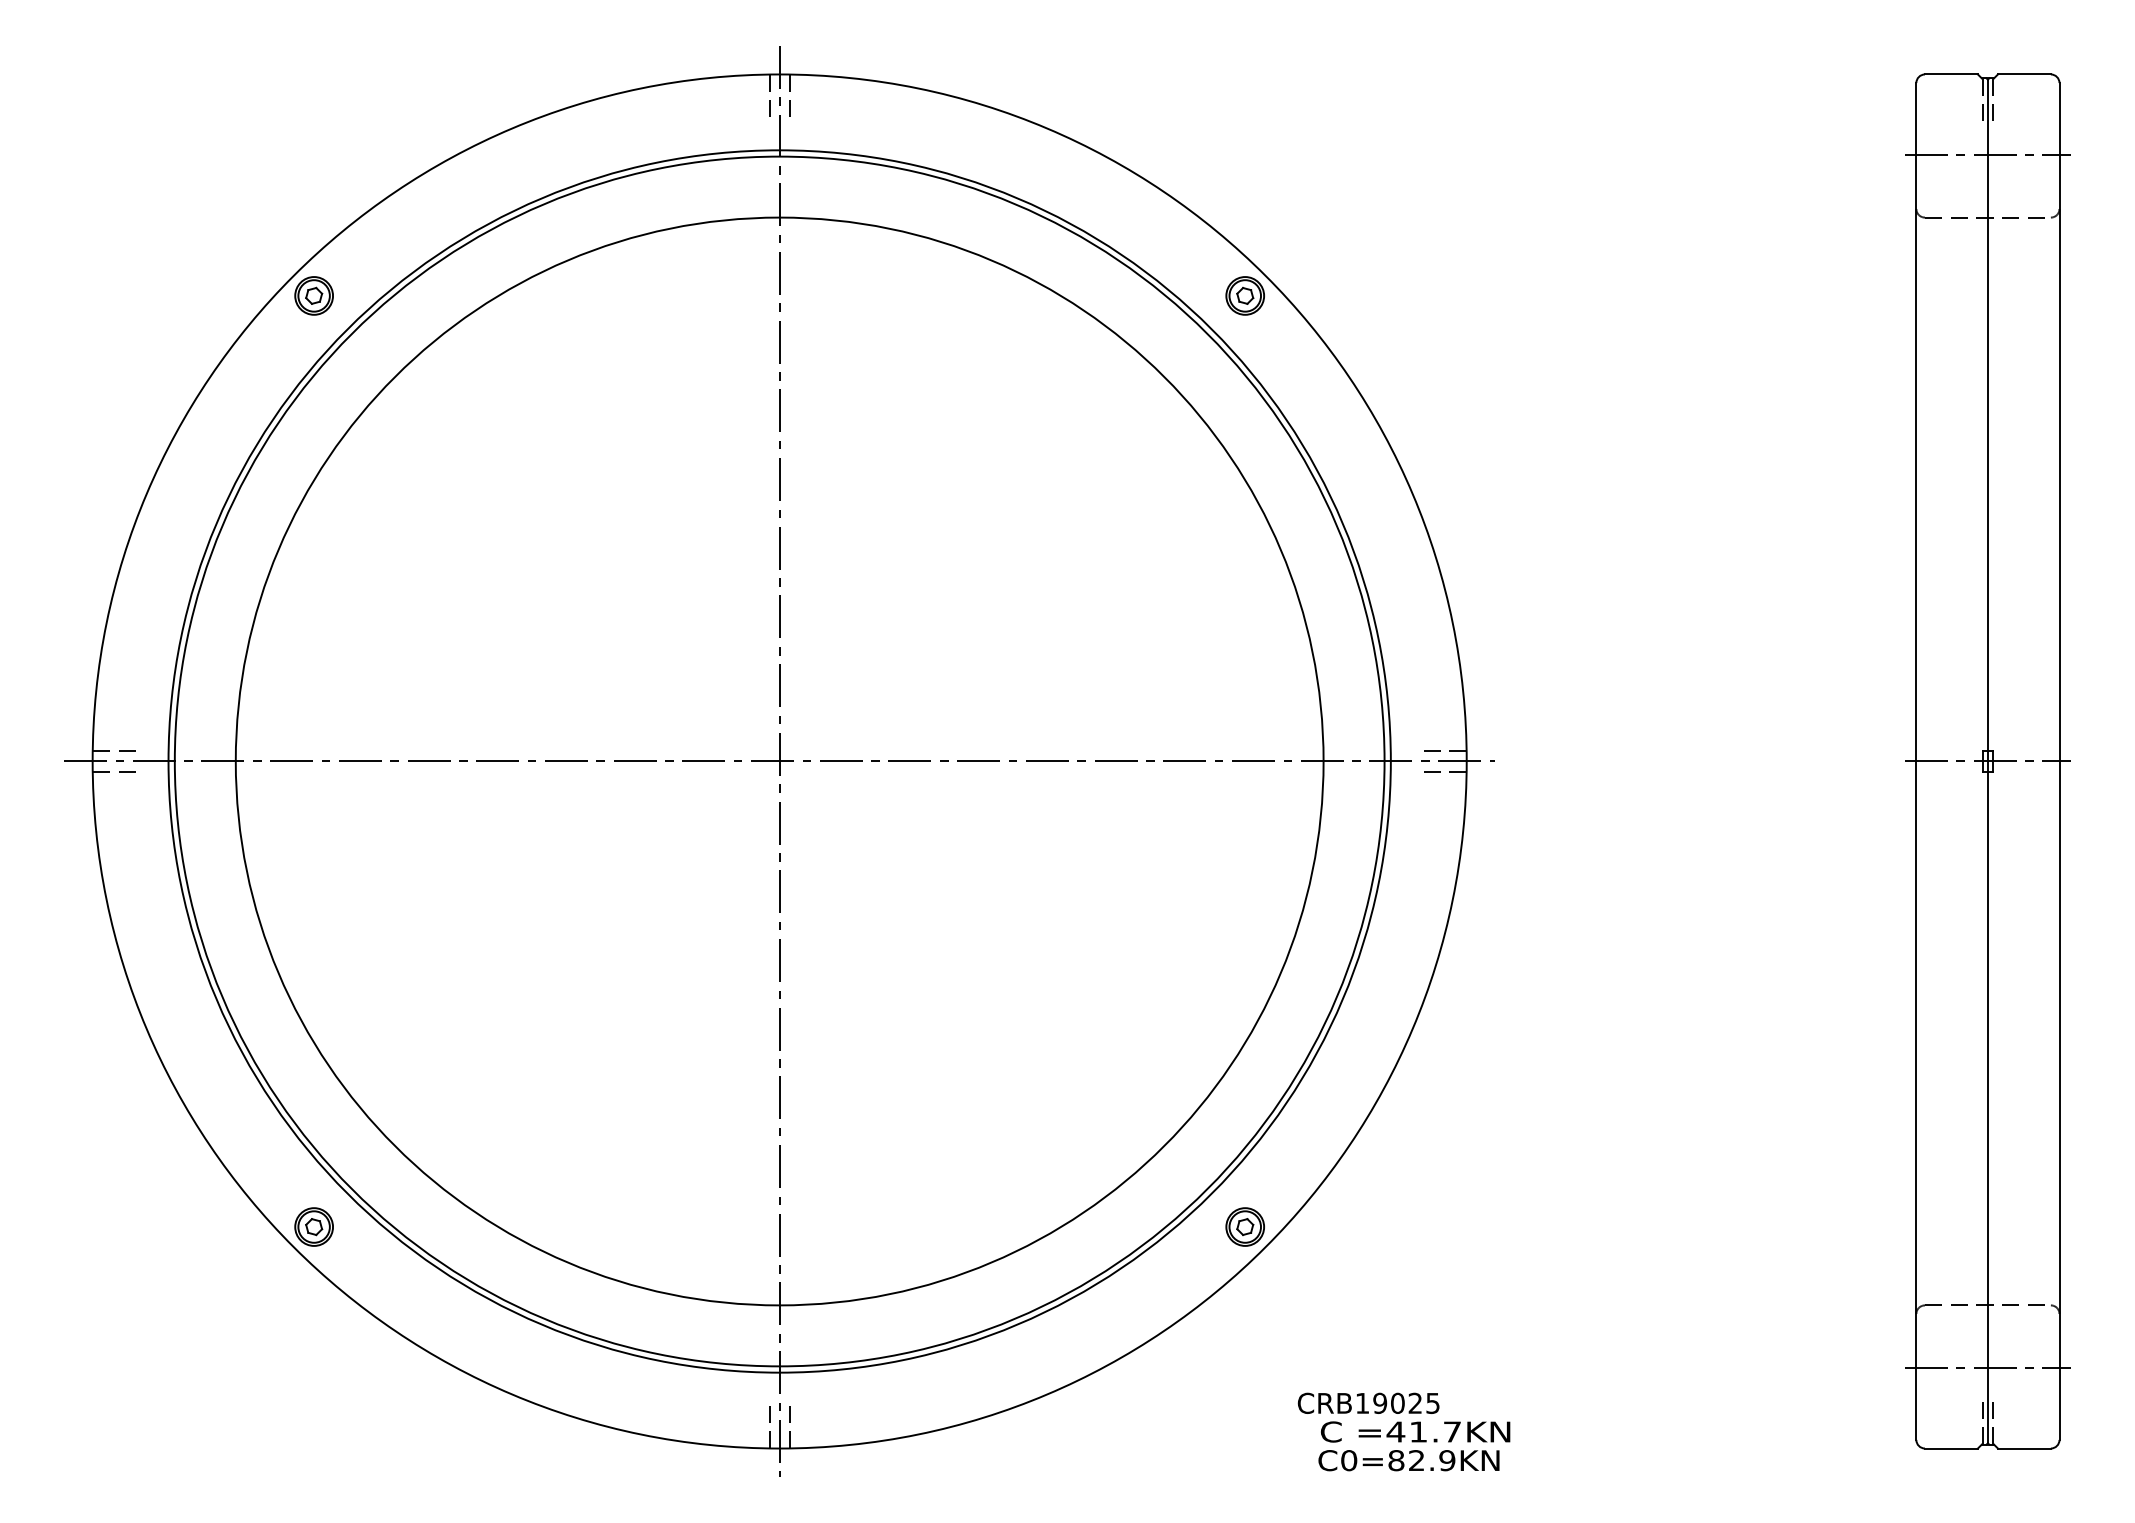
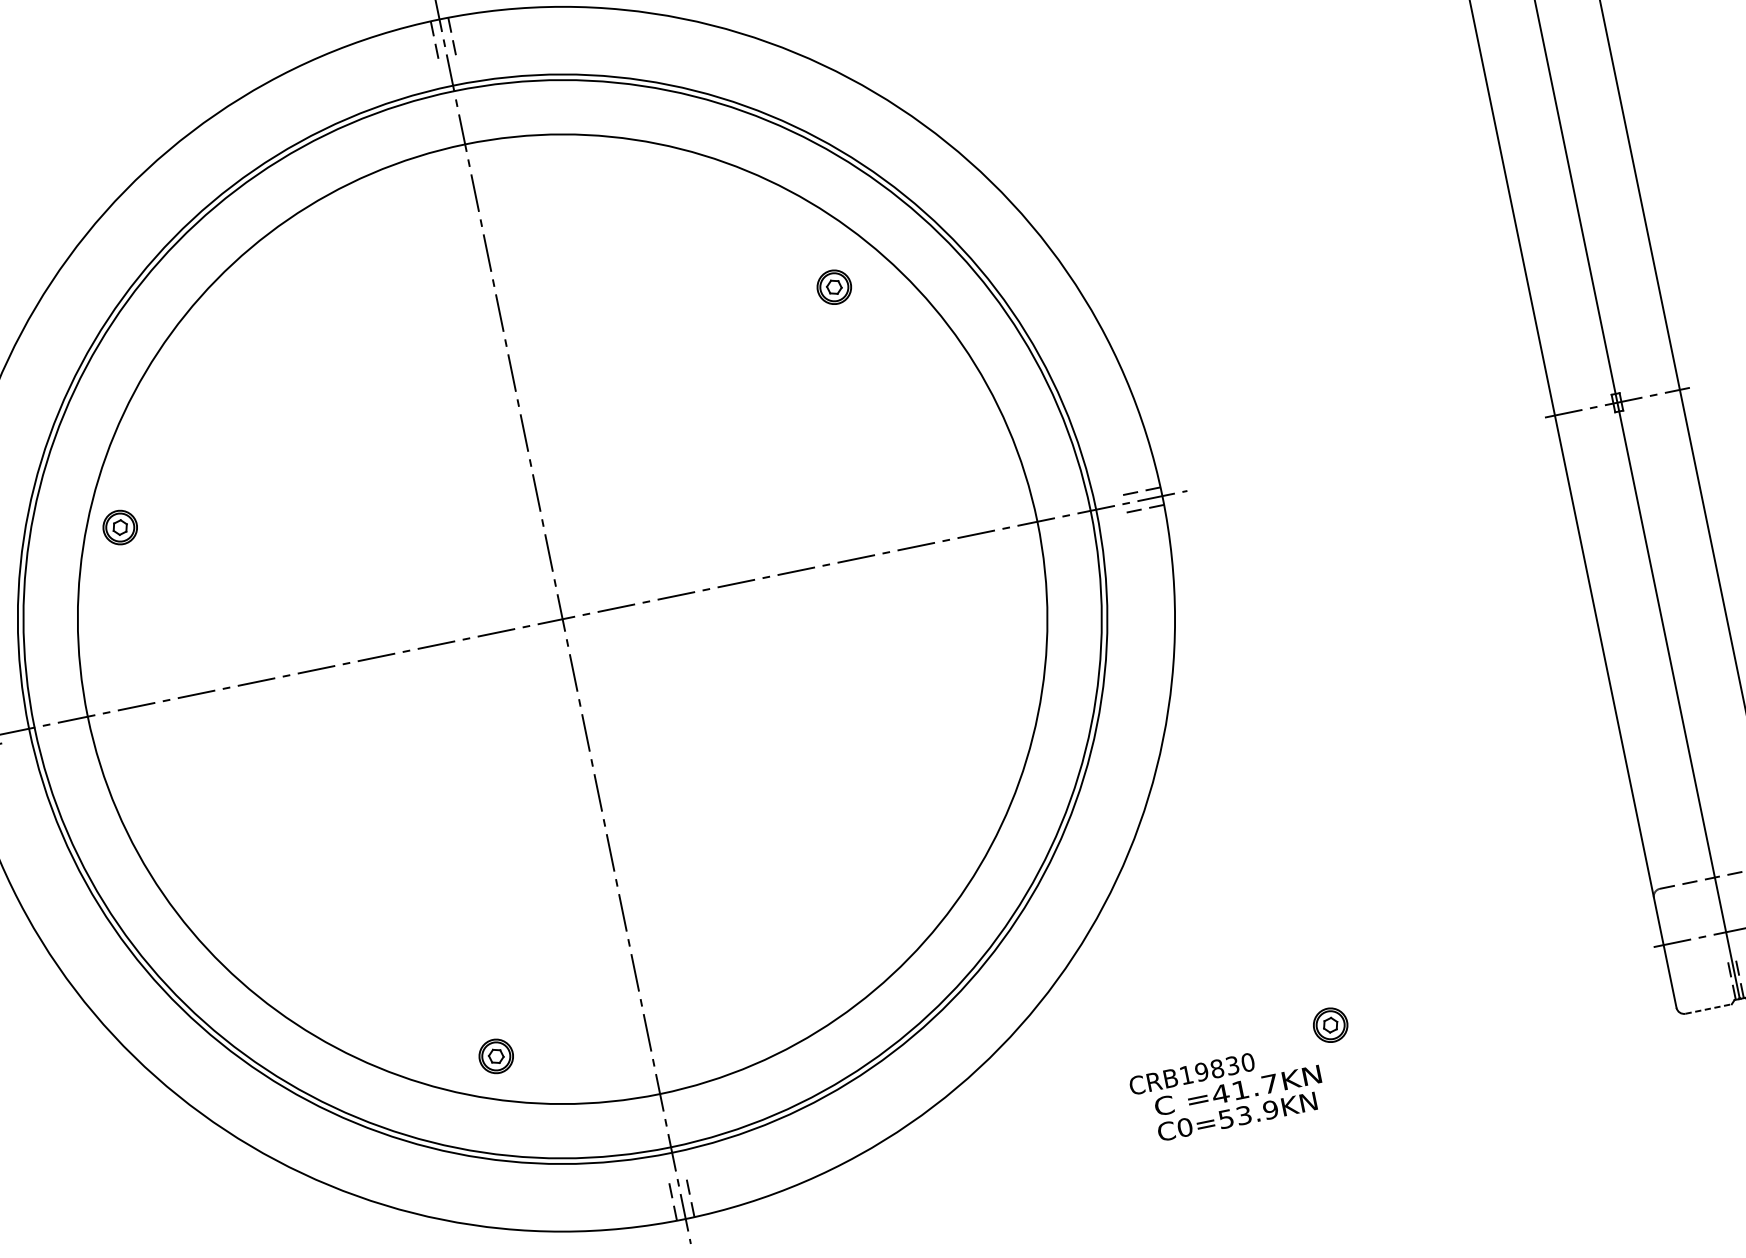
part: (313, 295) -> (119, 527), moved
part: (1244, 295) -> (833, 287), moved
part: (313, 1226) -> (495, 1056), moved
part: (1244, 1226) -> (1329, 1024), moved
text: (1415, 1402) -> (1232, 1064), CRB19025 -> CRB19830
line: (1951, 1448) -> (1708, 1009), solid -> dashed
text: (1406, 1460) -> (1235, 1117), C0=82.9KN -> C0=53.9KN

